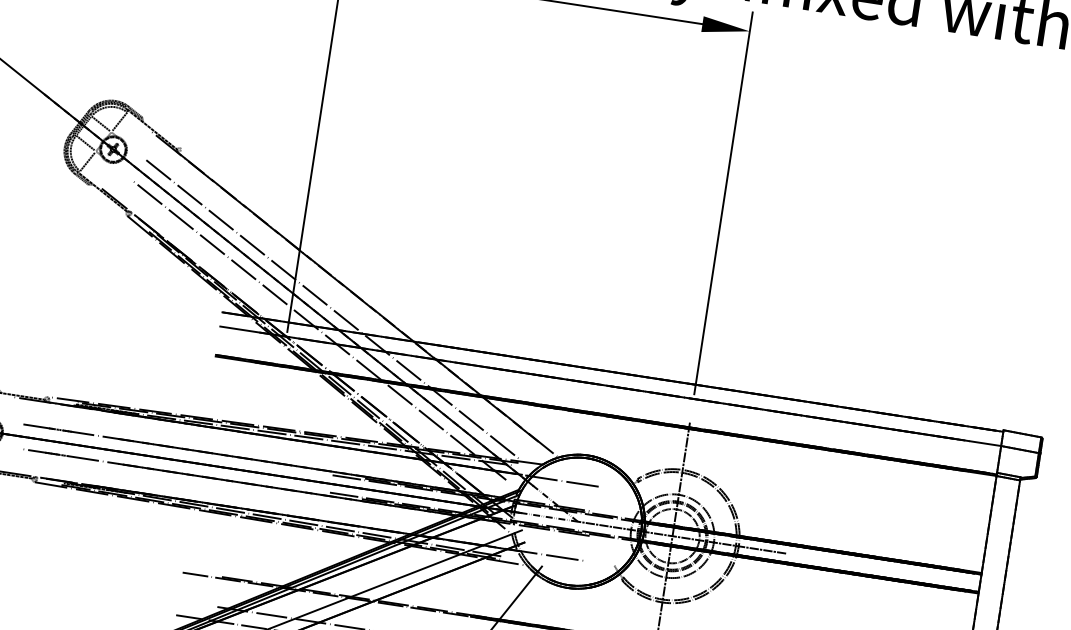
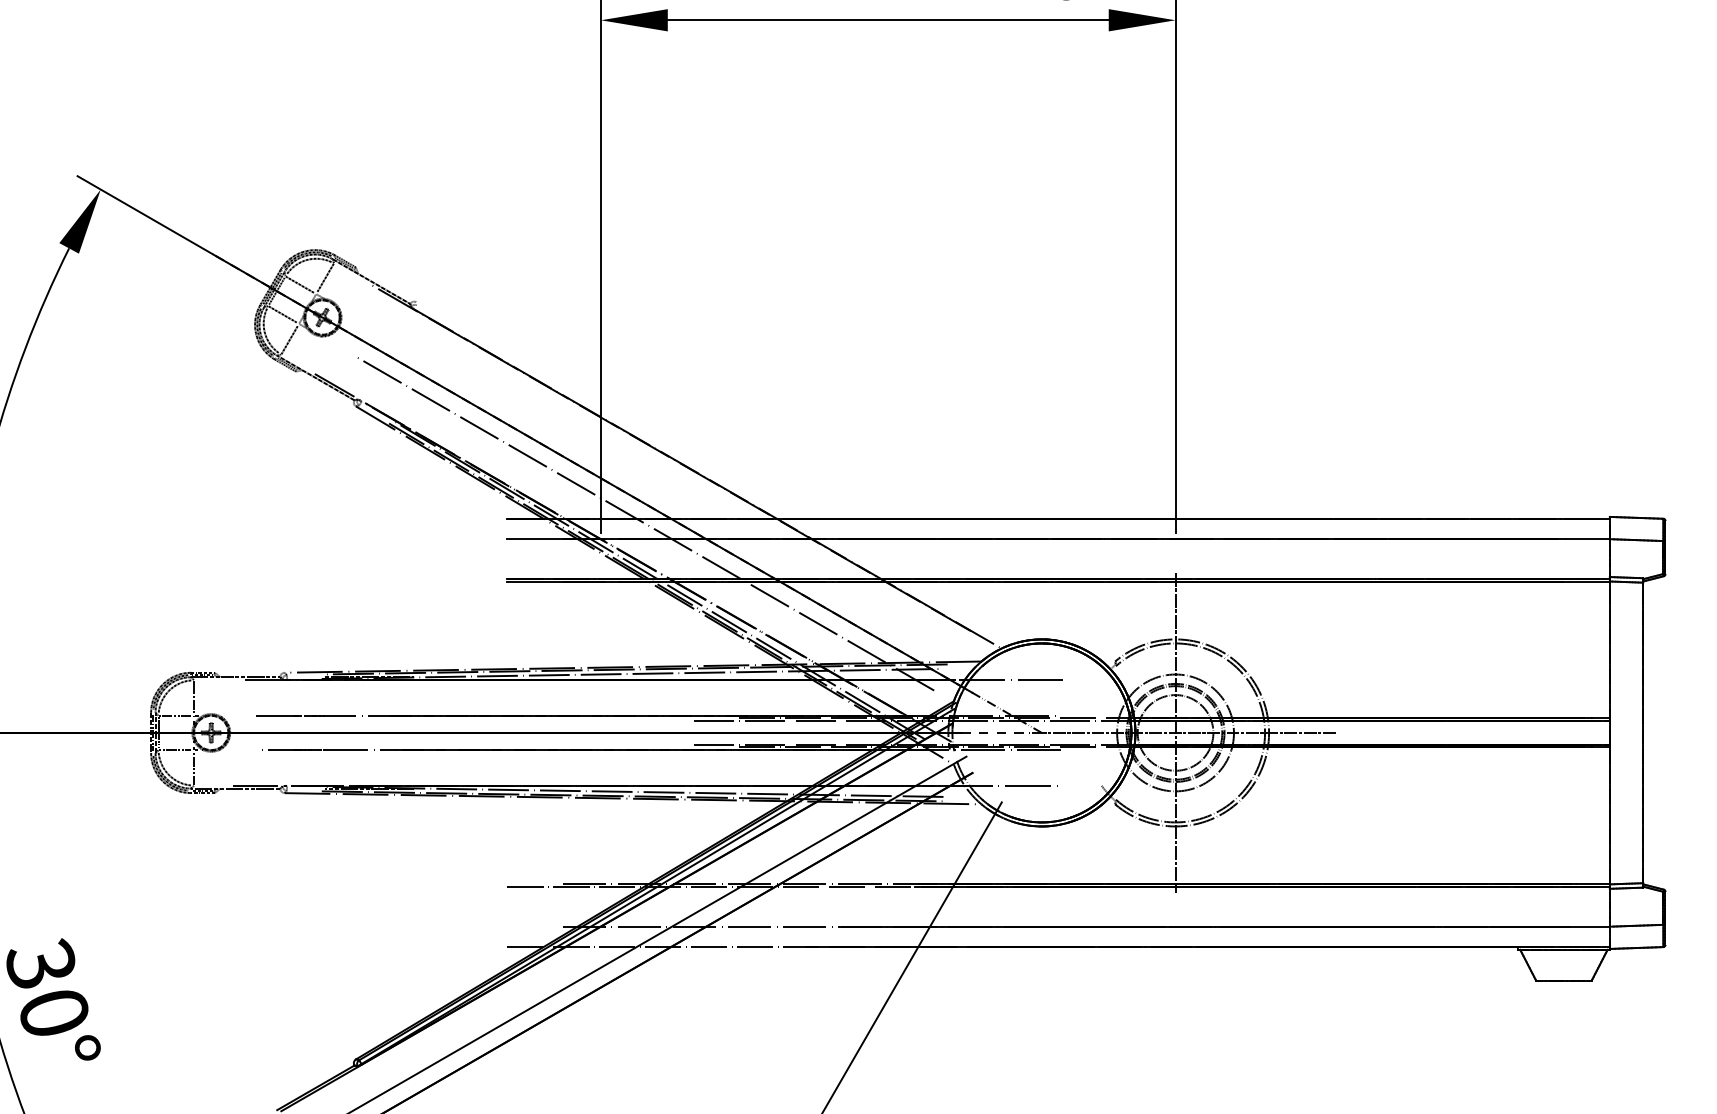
line: (333, 310) -> (660, 492), removed

